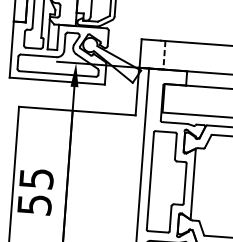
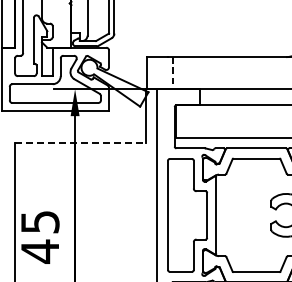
line: (77, 110) -> (80, 142), solid -> dashed
text: (34, 204) -> (40, 251), 55 -> 45

